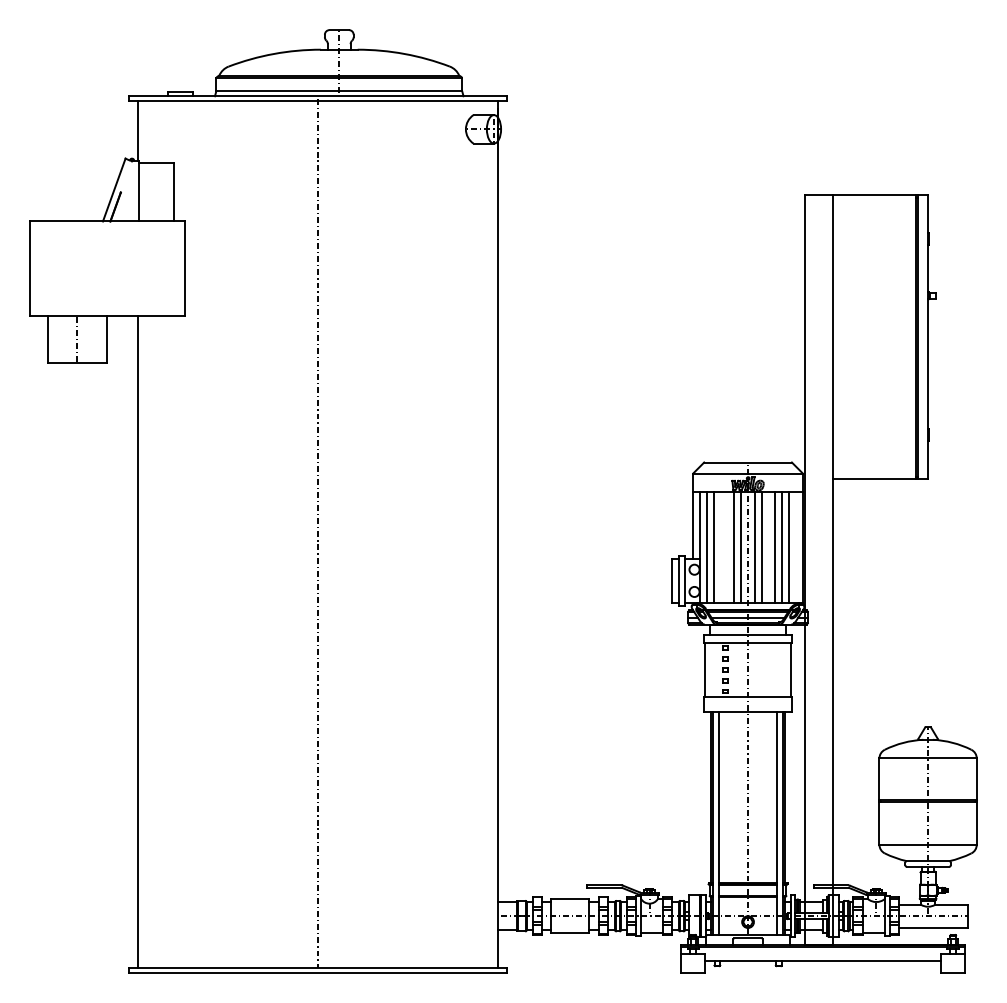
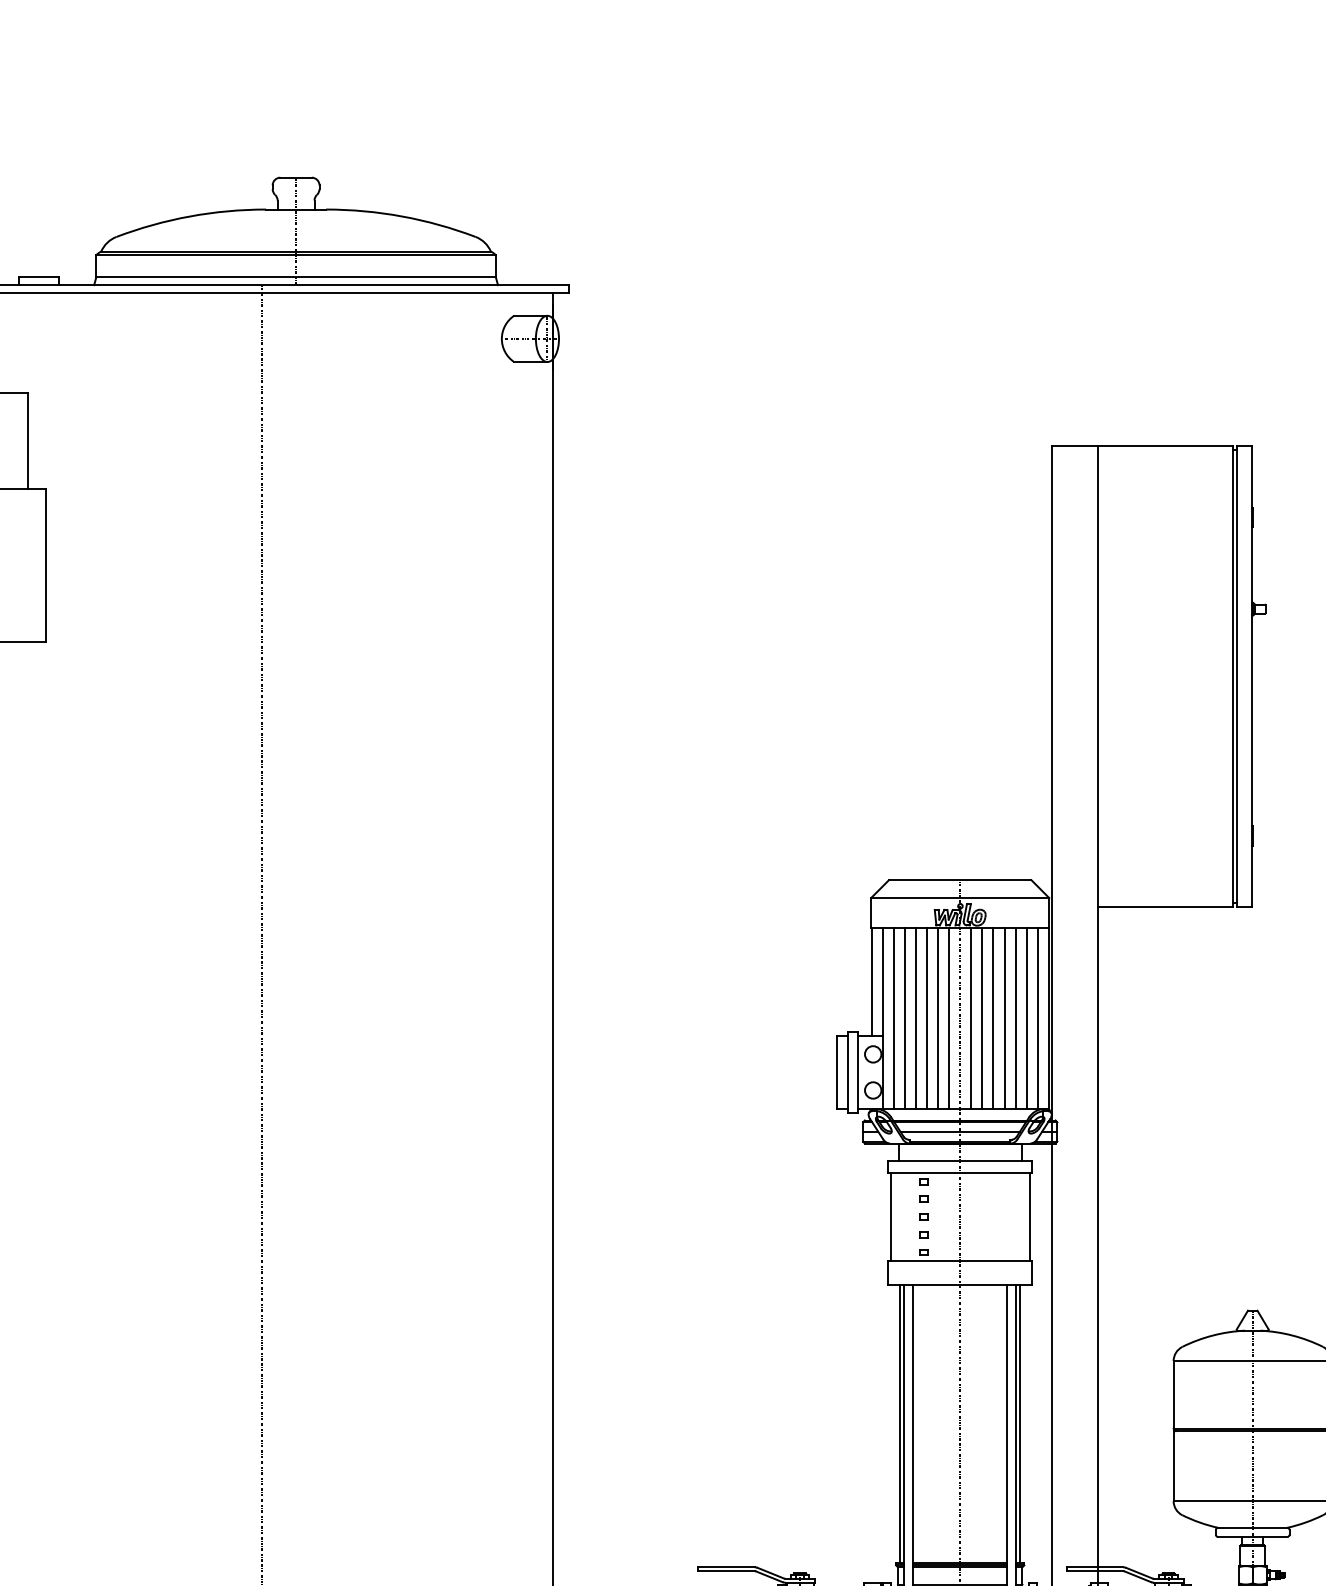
line: (720, 547) -> (915, 1018), added
line: (727, 547) -> (926, 1018), added
line: (768, 547) -> (993, 1018), added
line: (795, 547) -> (1037, 1018), added

